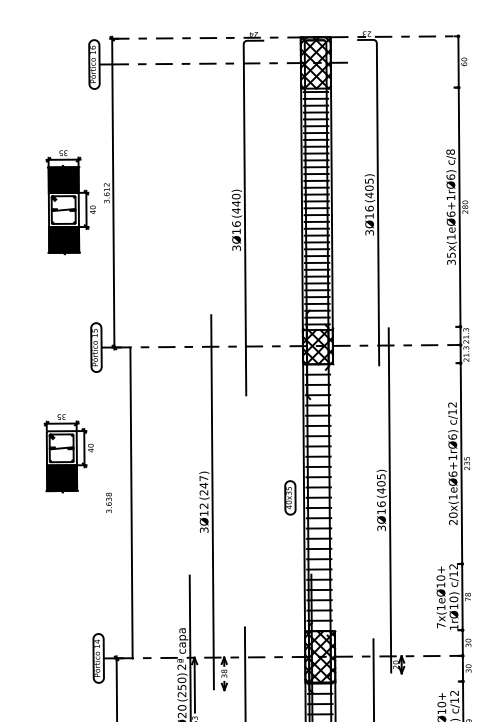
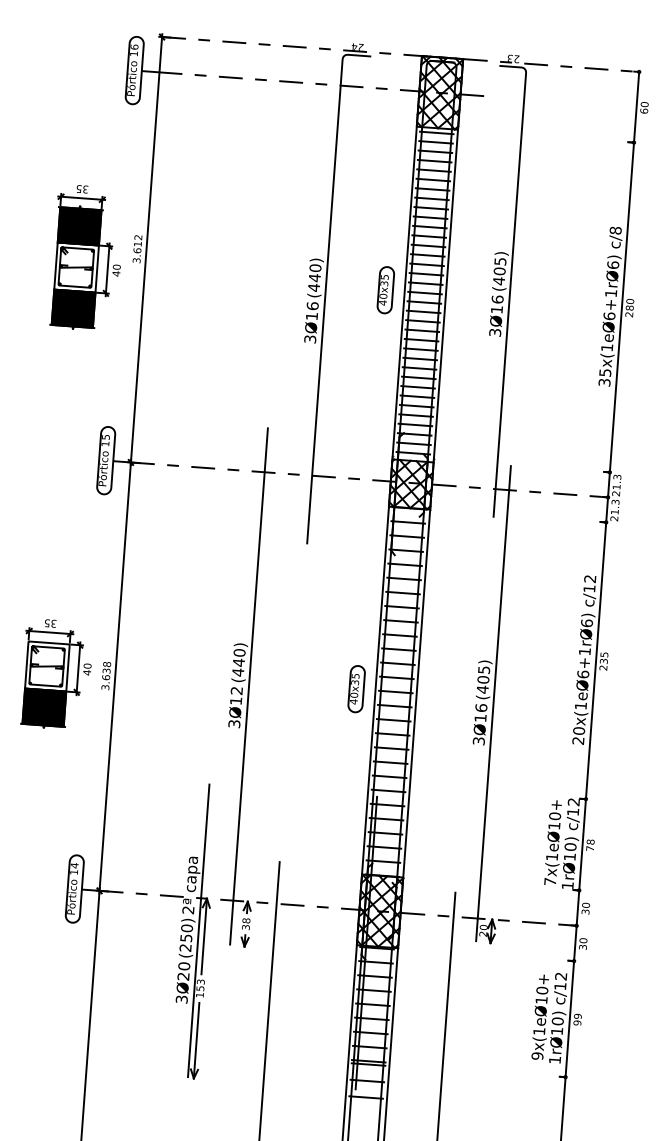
part: (288, 208) -> (385, 290), added
part: (68, 452) -> (55, 673), moved
text: (203, 485) -> (238, 662), (247) -> (440)
line: (333, 497) -> (416, 693), added
line: (130, 503) -> (114, 676), moved

